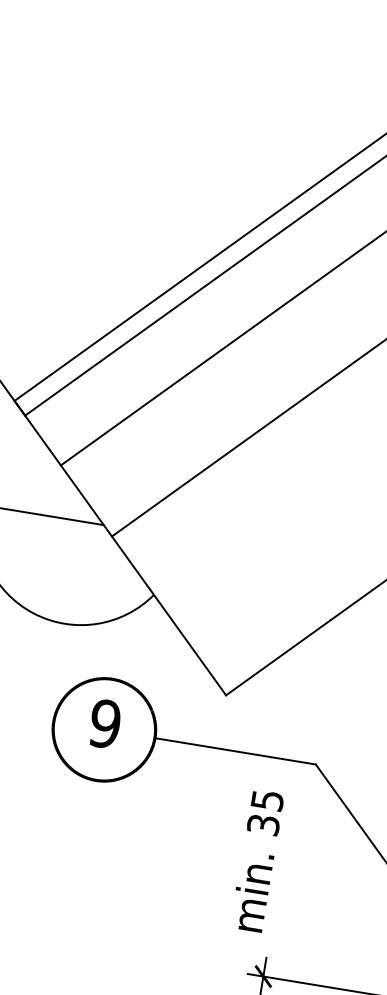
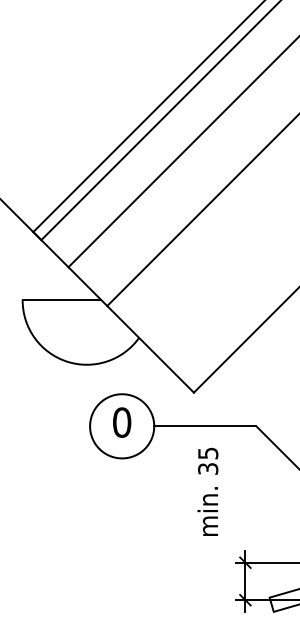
text: (104, 723) -> (121, 422), 9 -> 0
text: (256, 860) -> (207, 491), moved

